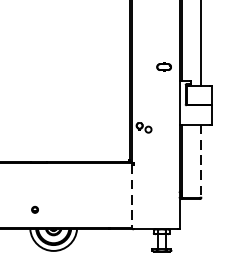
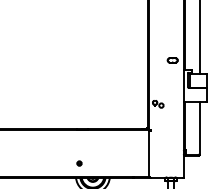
line: (201, 161) -> (199, 128), dashed -> solid
line: (131, 195) -> (149, 153), dashed -> solid

